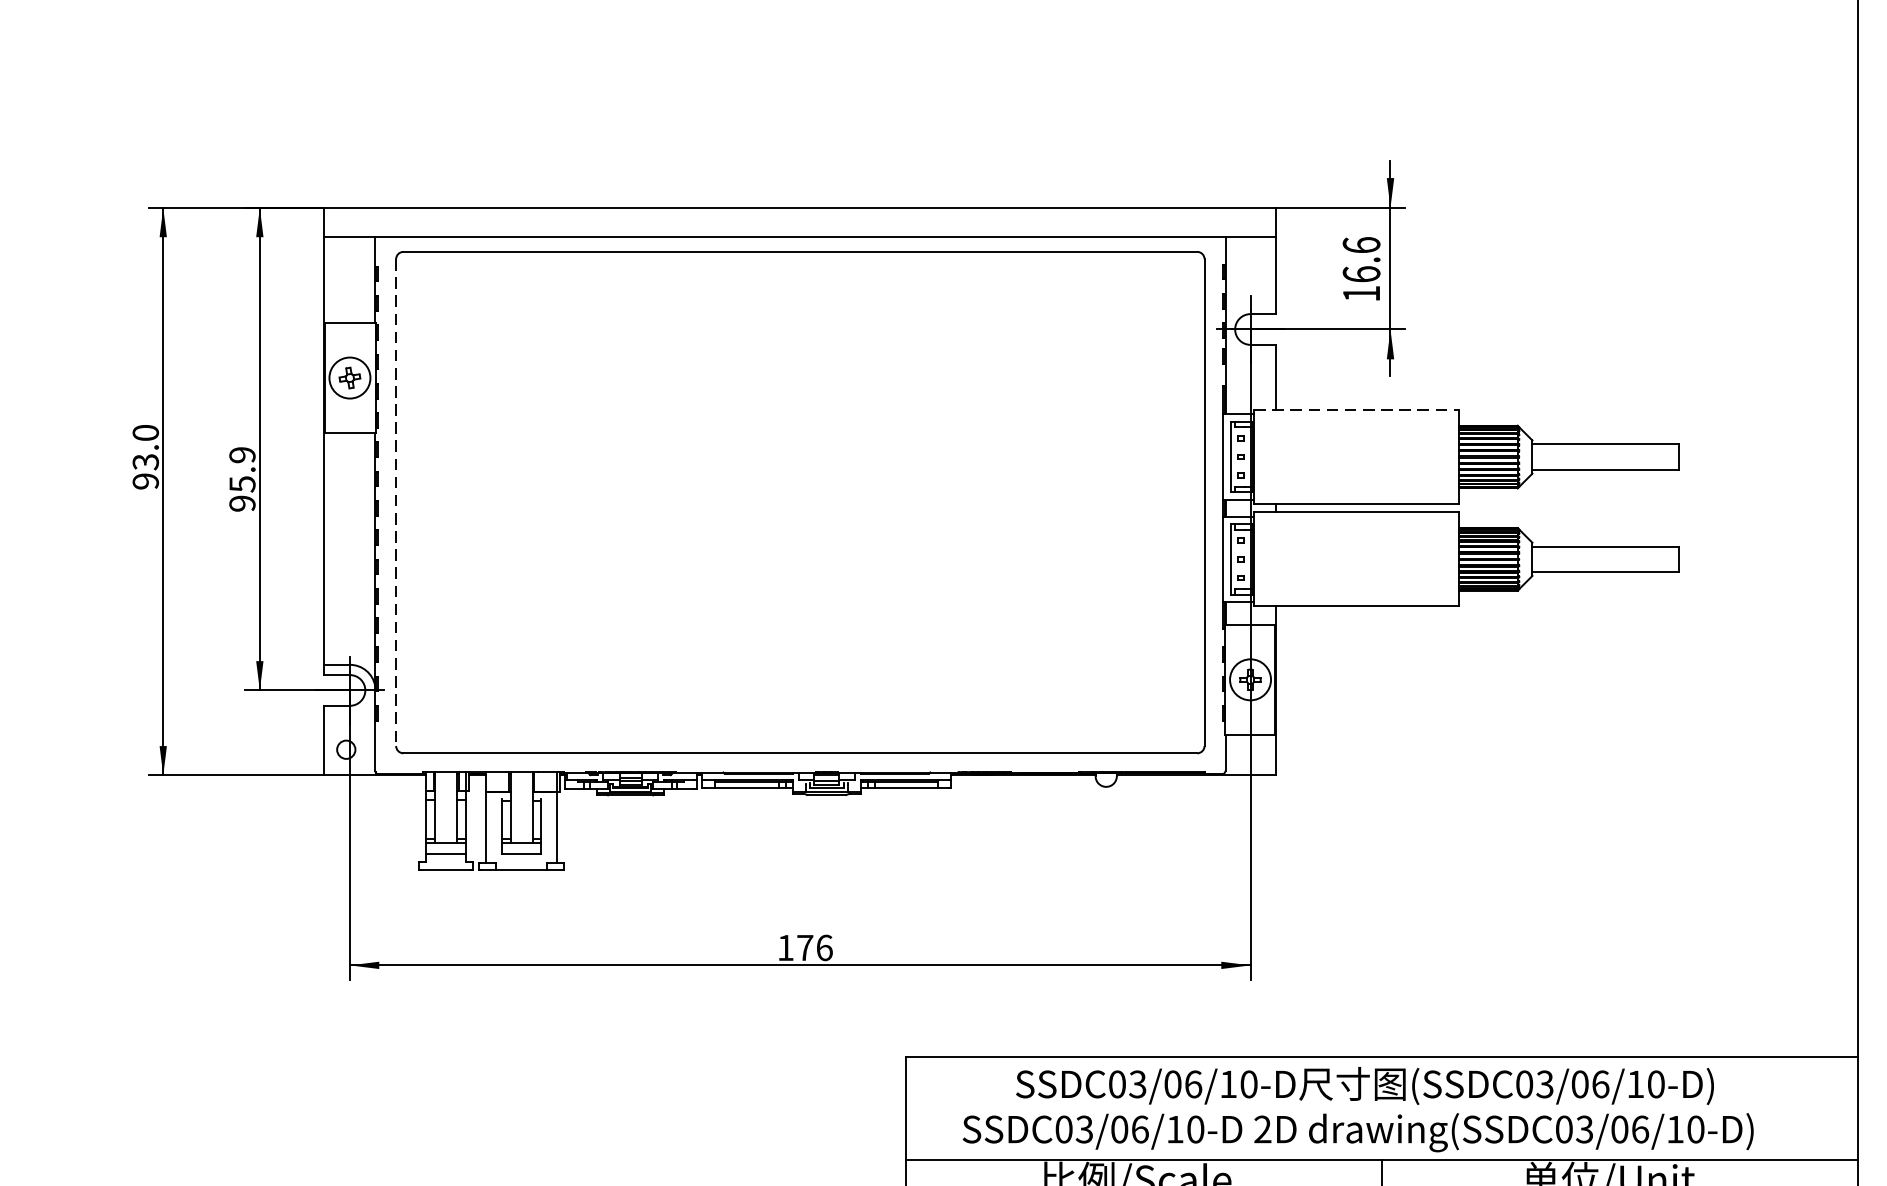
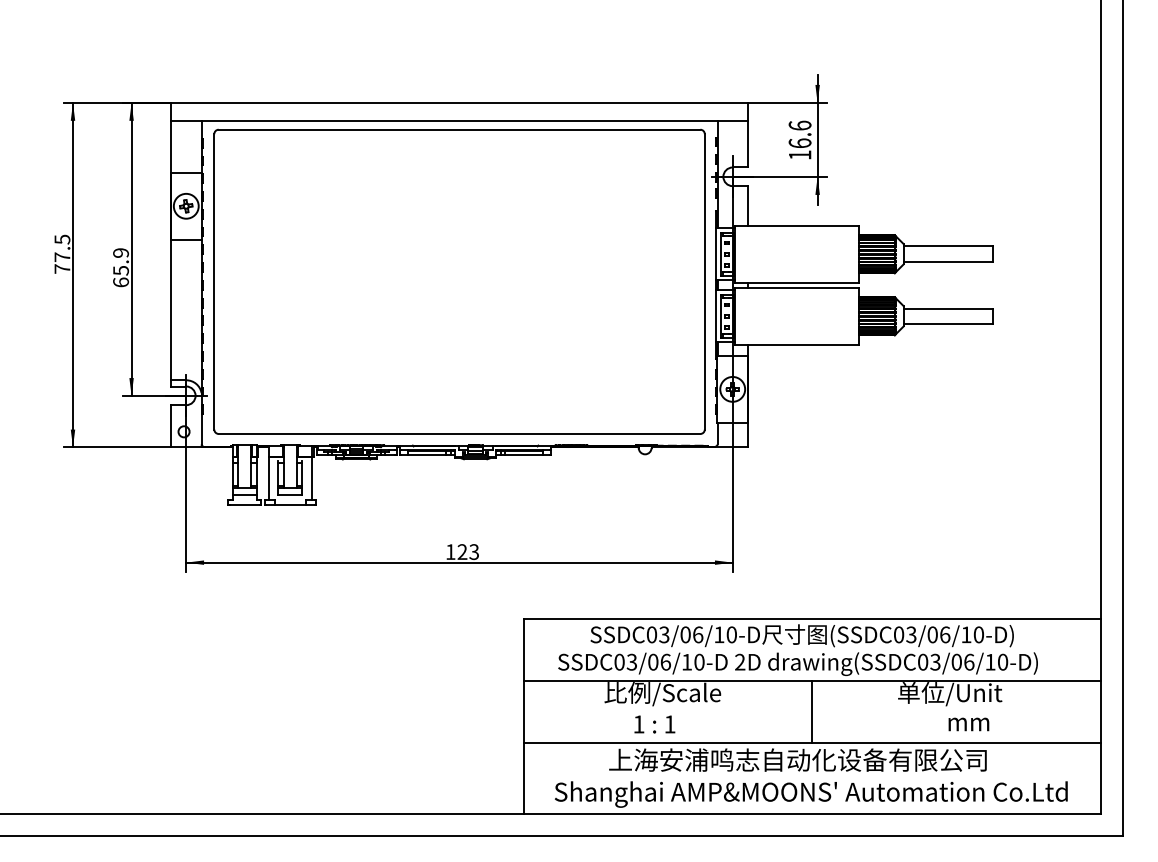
line: (1357, 409) -> (797, 225), dashed -> solid
text: (145, 455) -> (62, 253), 93.0 -> 77.5
line: (396, 502) -> (214, 281), dashed -> solid
text: (243, 503) -> (121, 282), 95.9 -> 65.9
text: (815, 946) -> (468, 551), 176 -> 123

